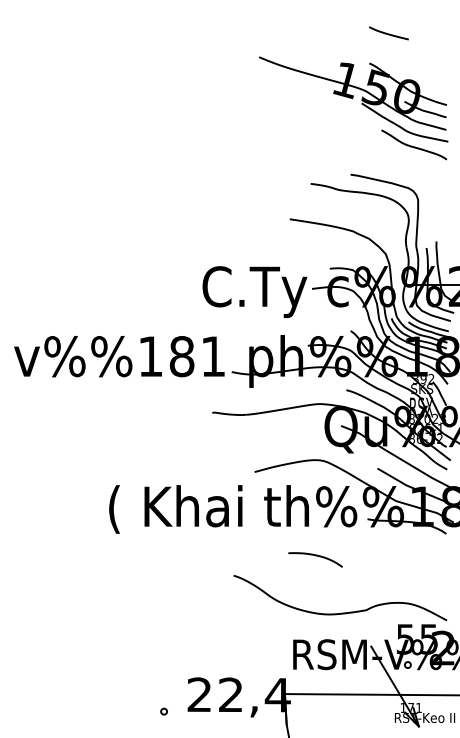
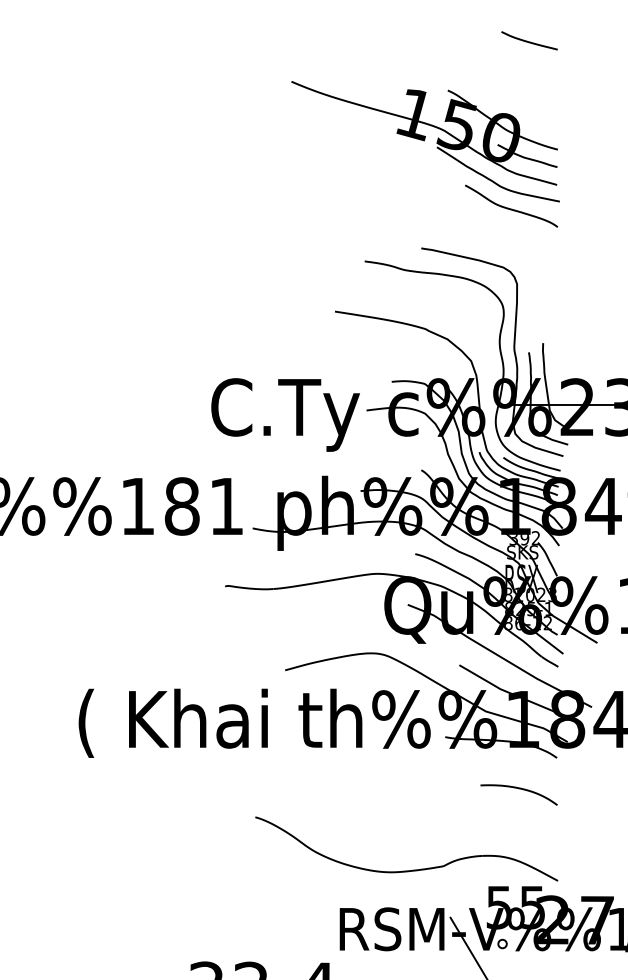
curve: (388, 33) -> (528, 41), moved
curve: (315, 556) -> (519, 790), moved

